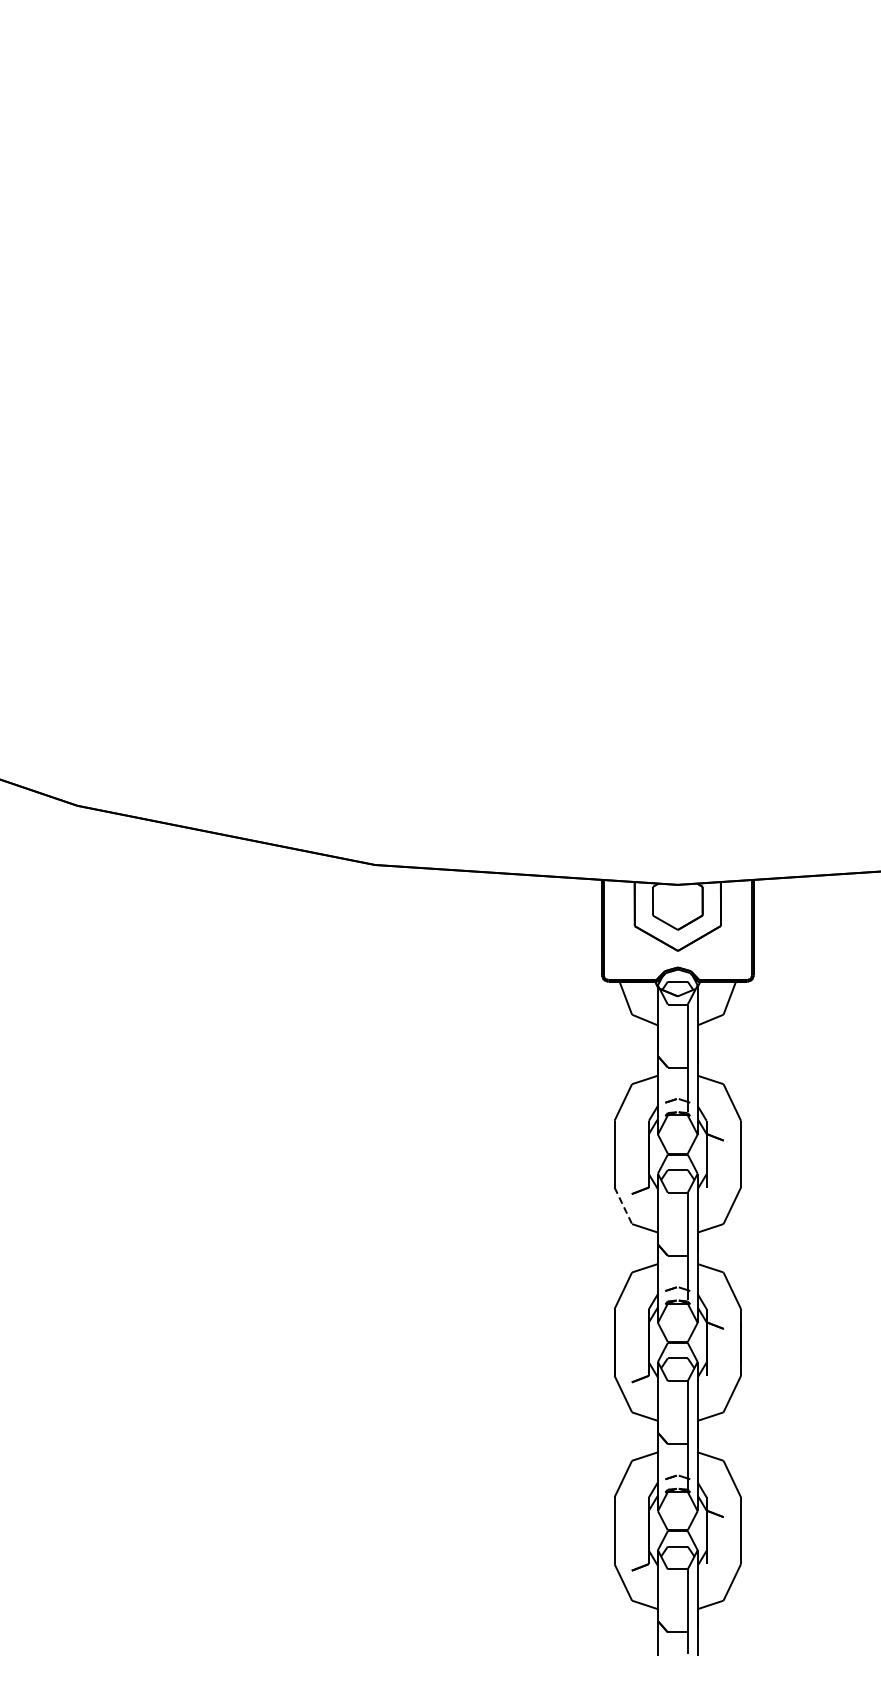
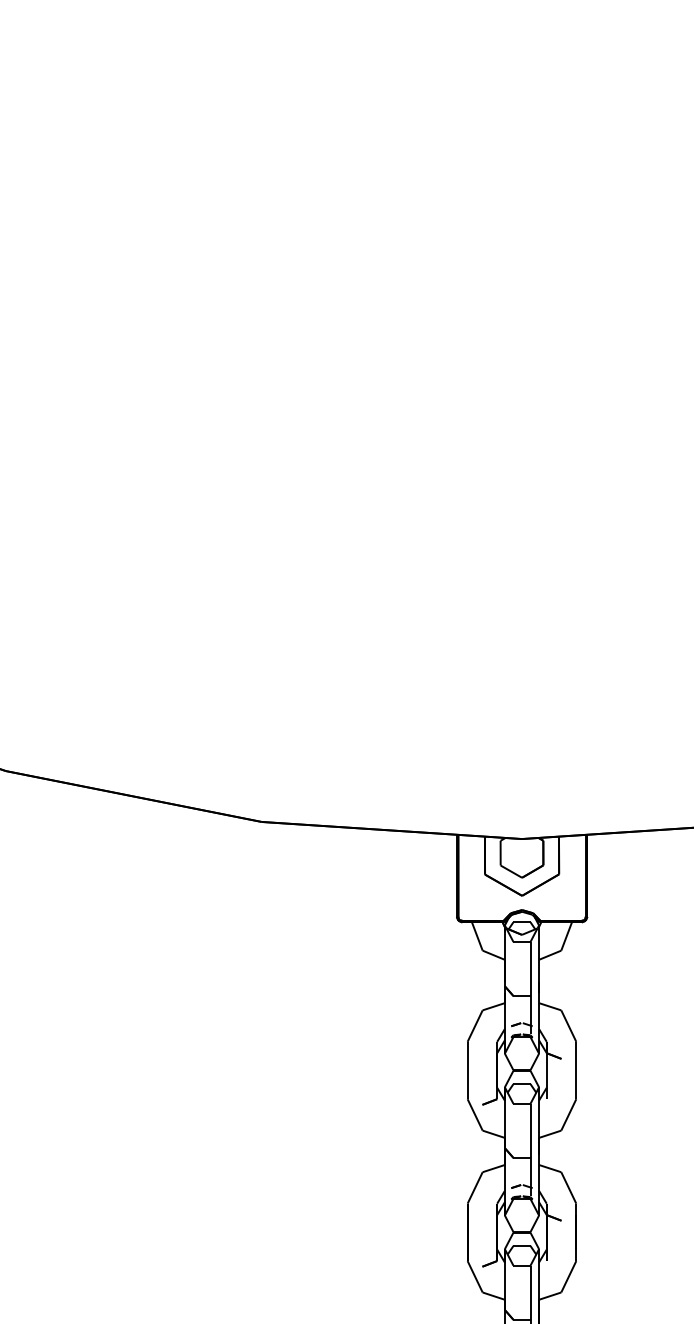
line: (623, 1206) -> (475, 1115), dashed -> solid

